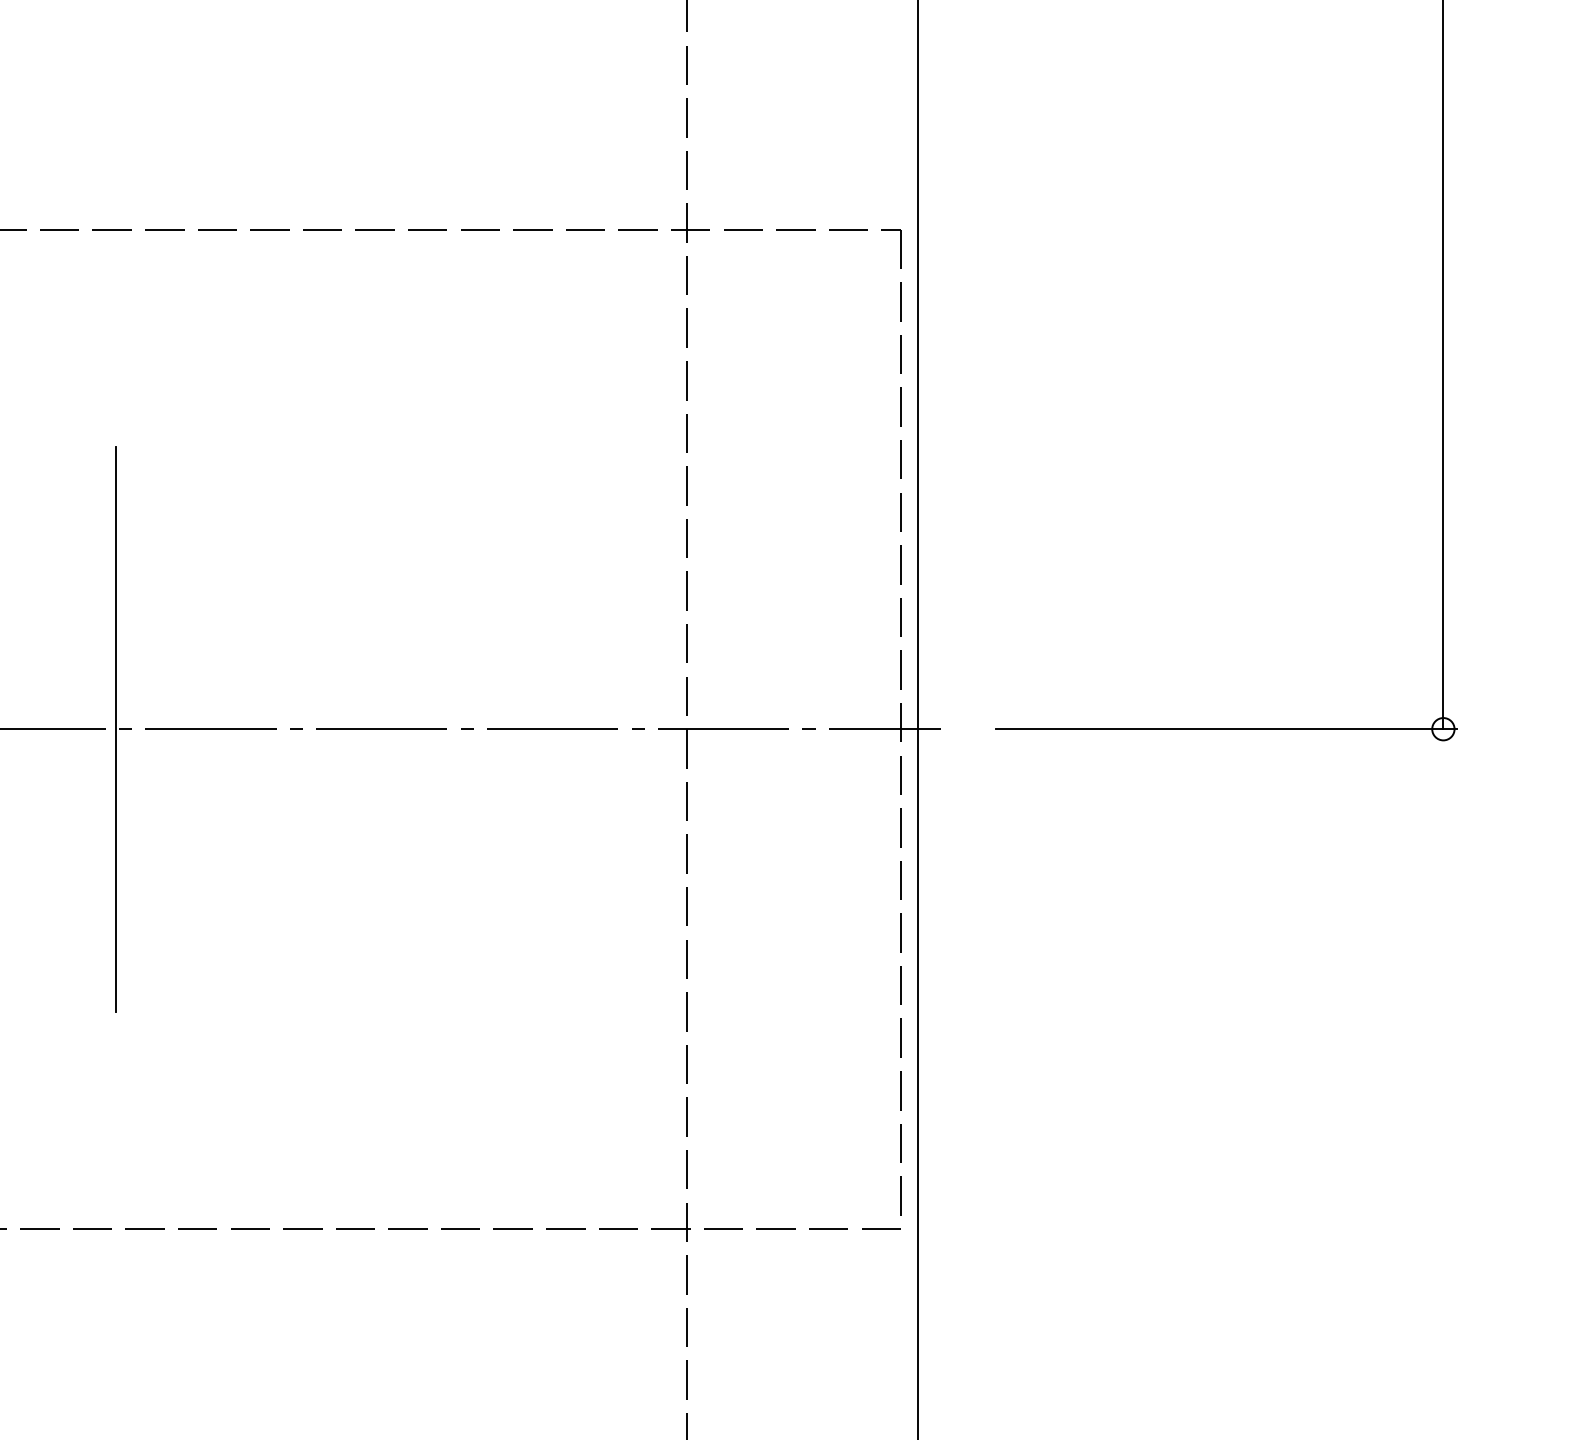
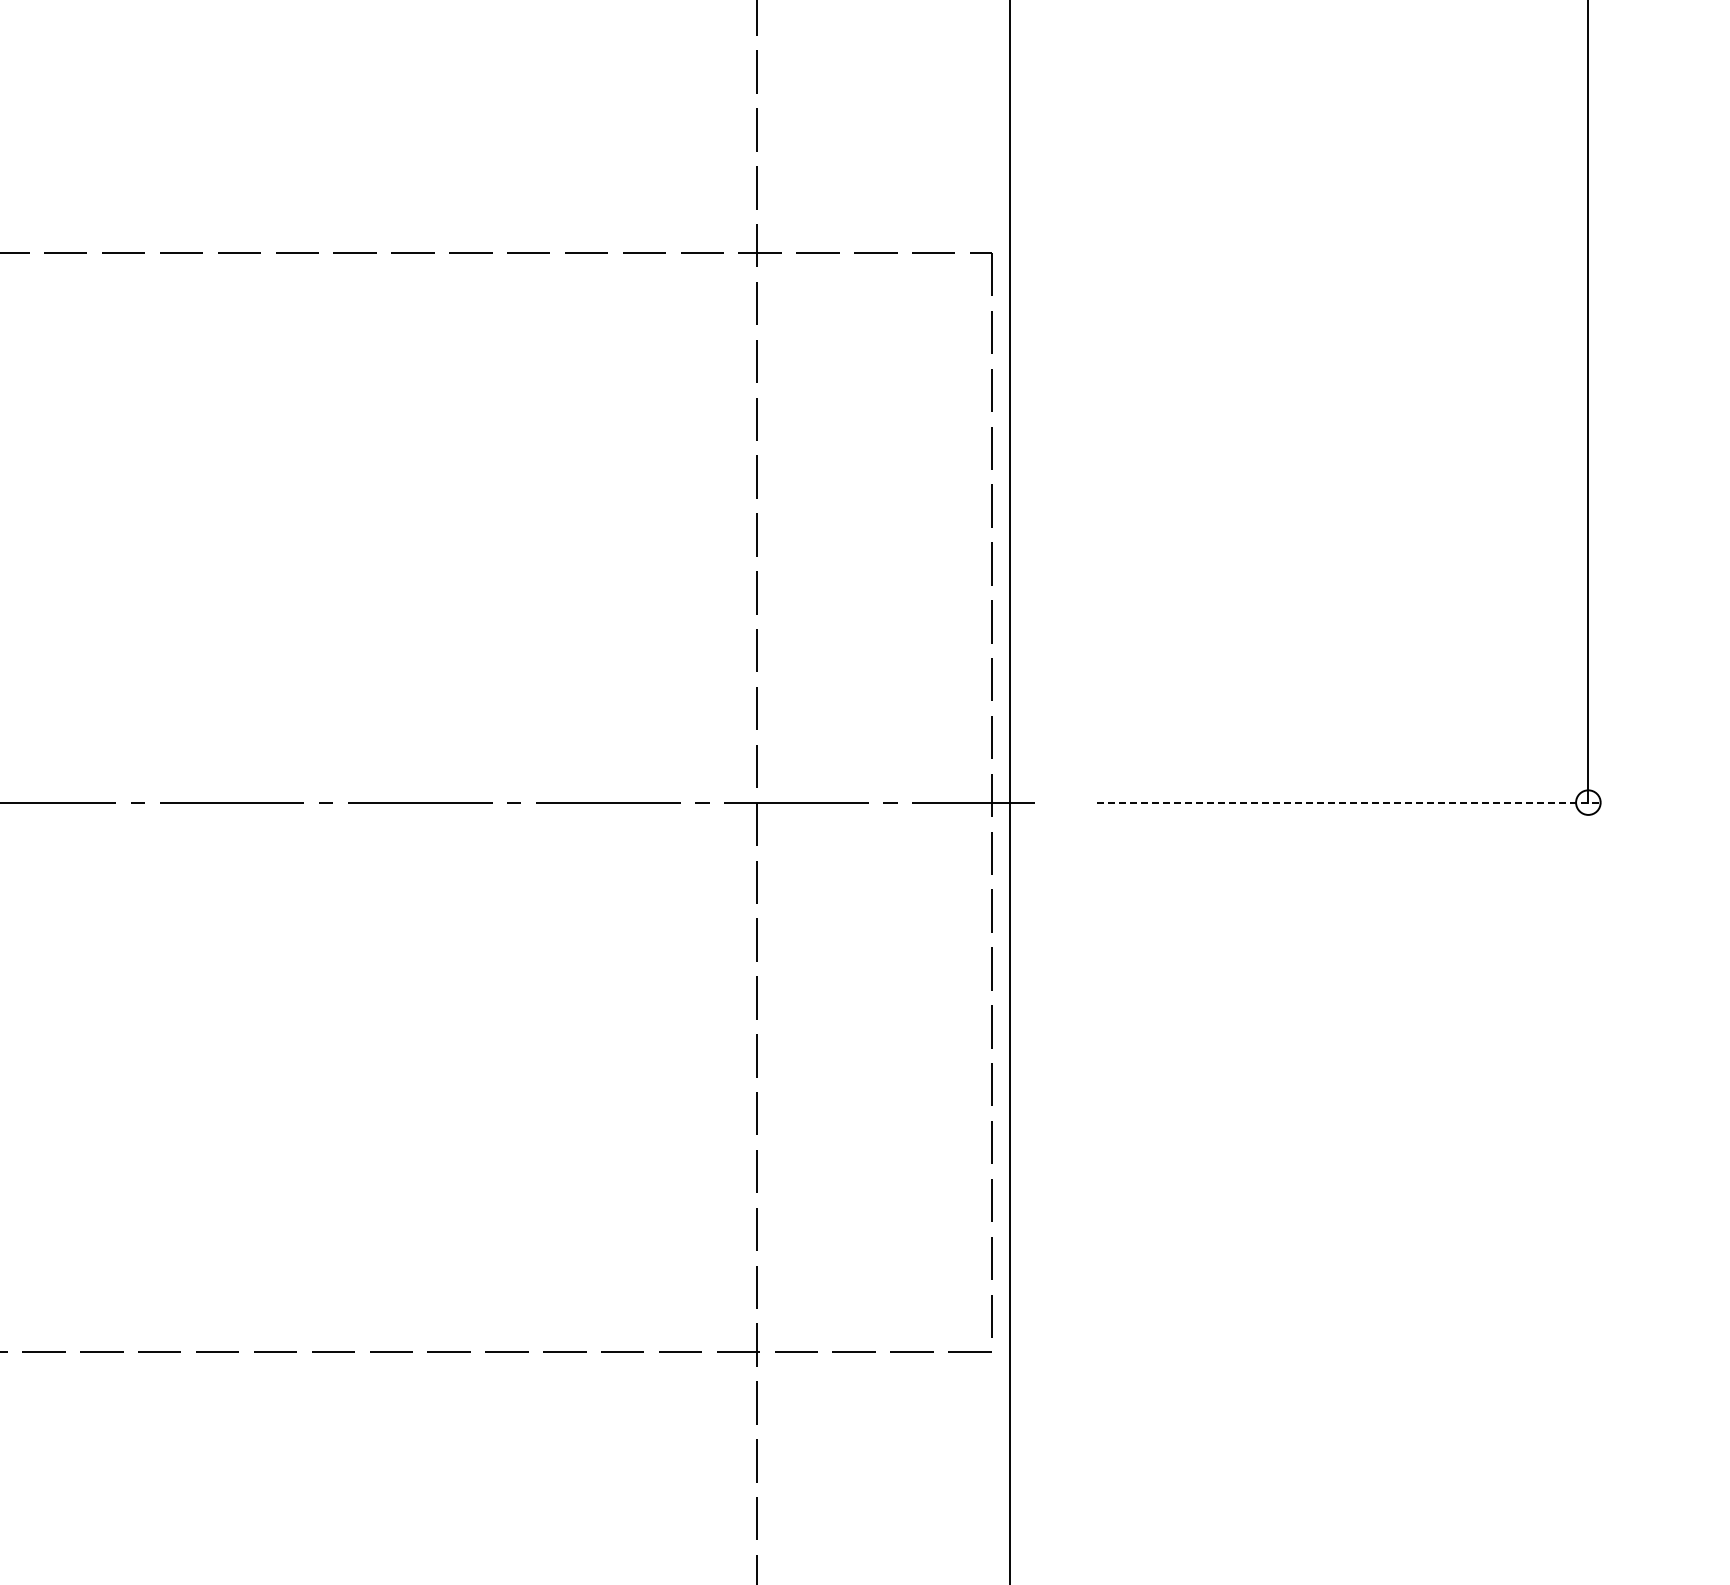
line: (115, 729) -> (127, 802), removed
line: (1227, 729) -> (1350, 802), solid -> dashed

